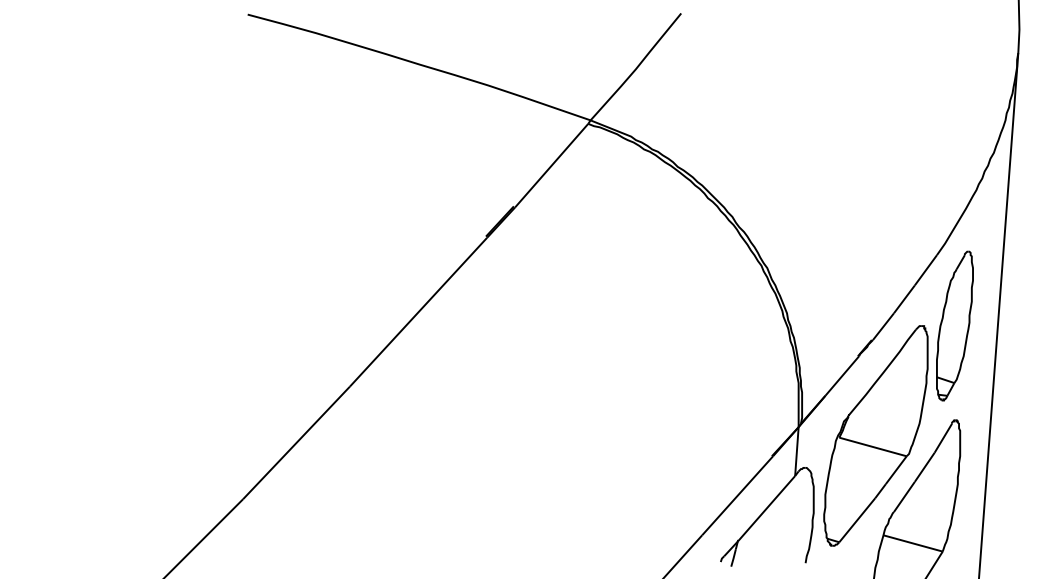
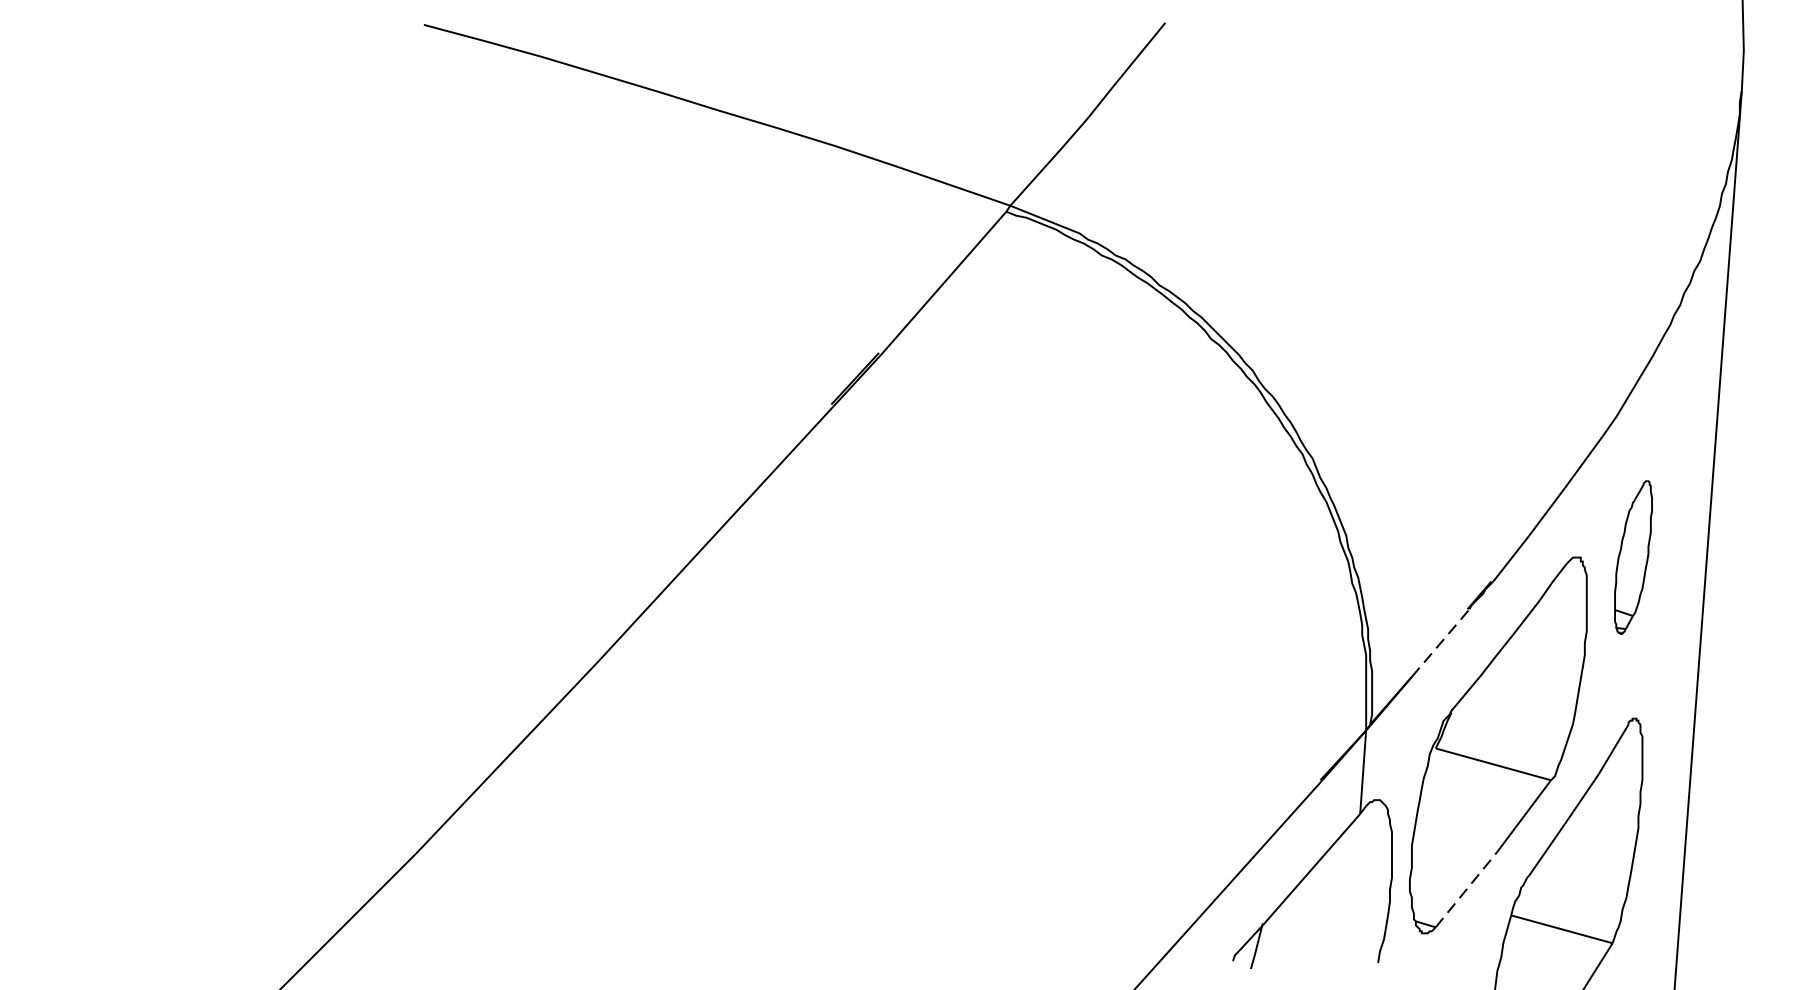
part: (954, 325) -> (1632, 556), size x0.6
line: (842, 376) -> (1441, 643), solid -> dashed
line: (857, 519) -> (1466, 888), solid -> dashed

